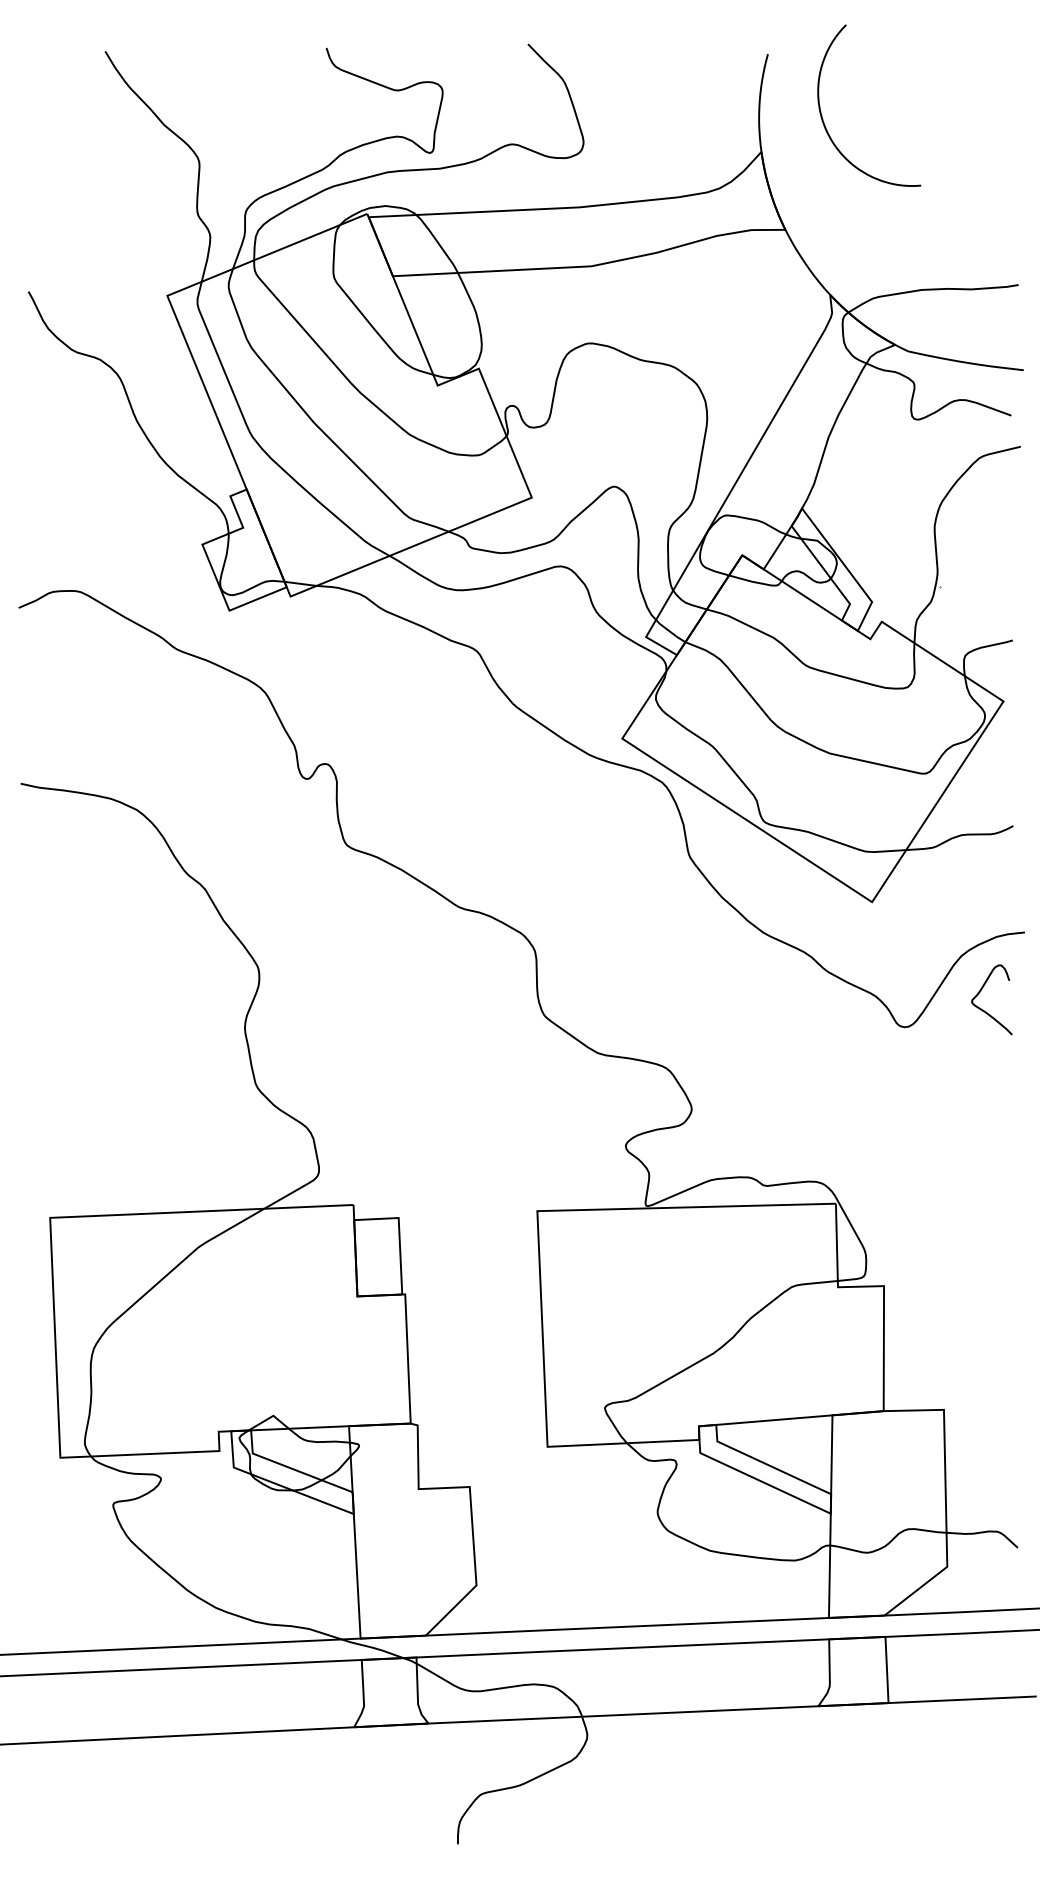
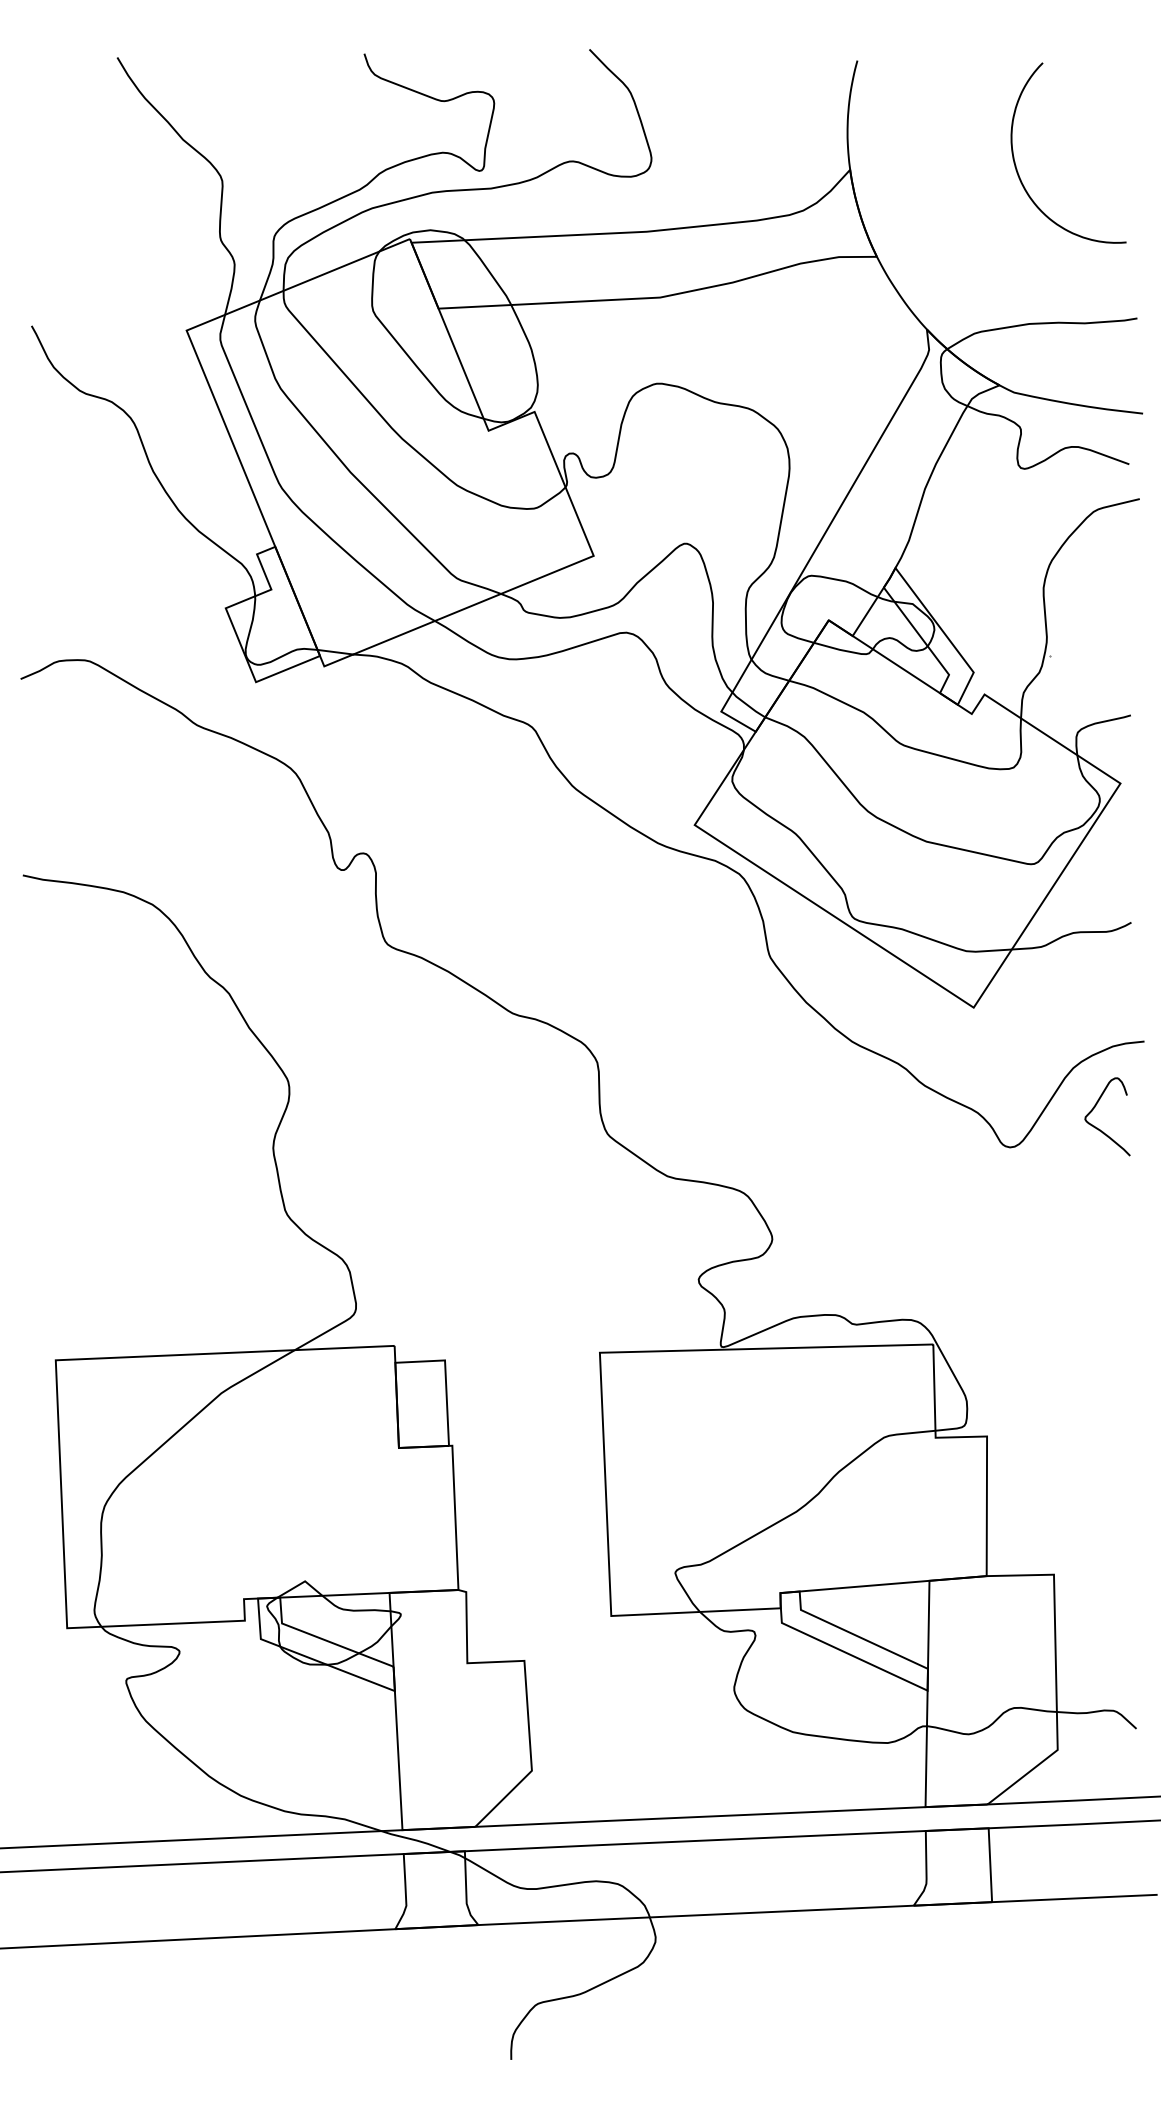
curve: (823, 119) -> (1017, 168), moved

